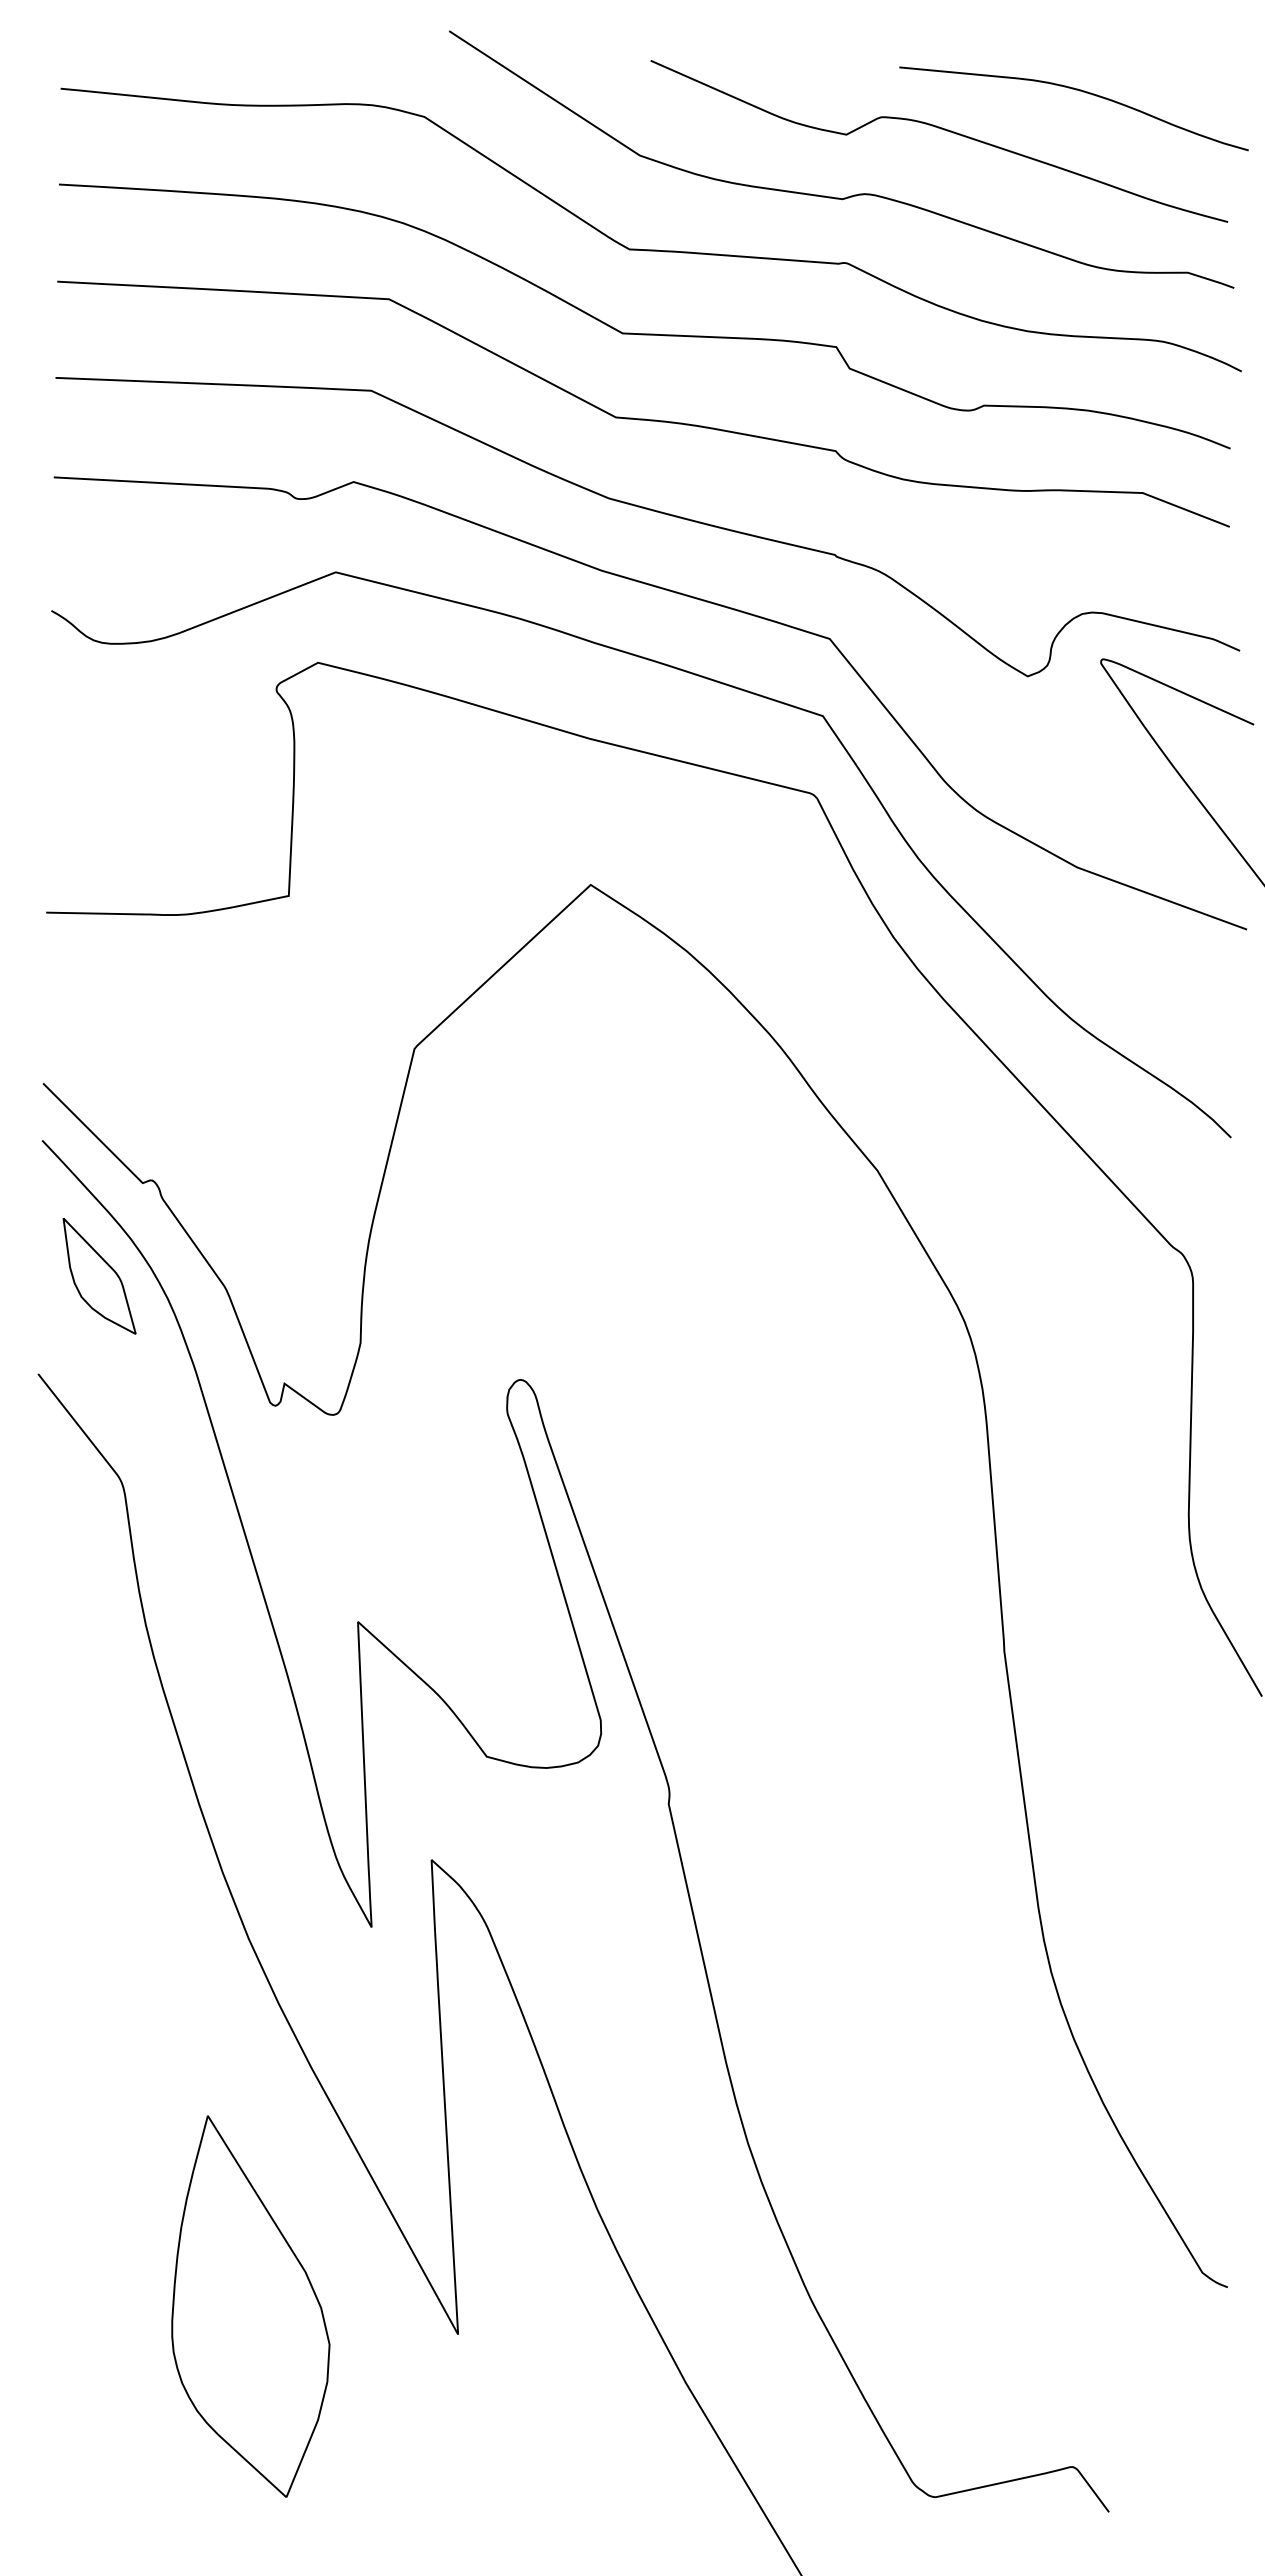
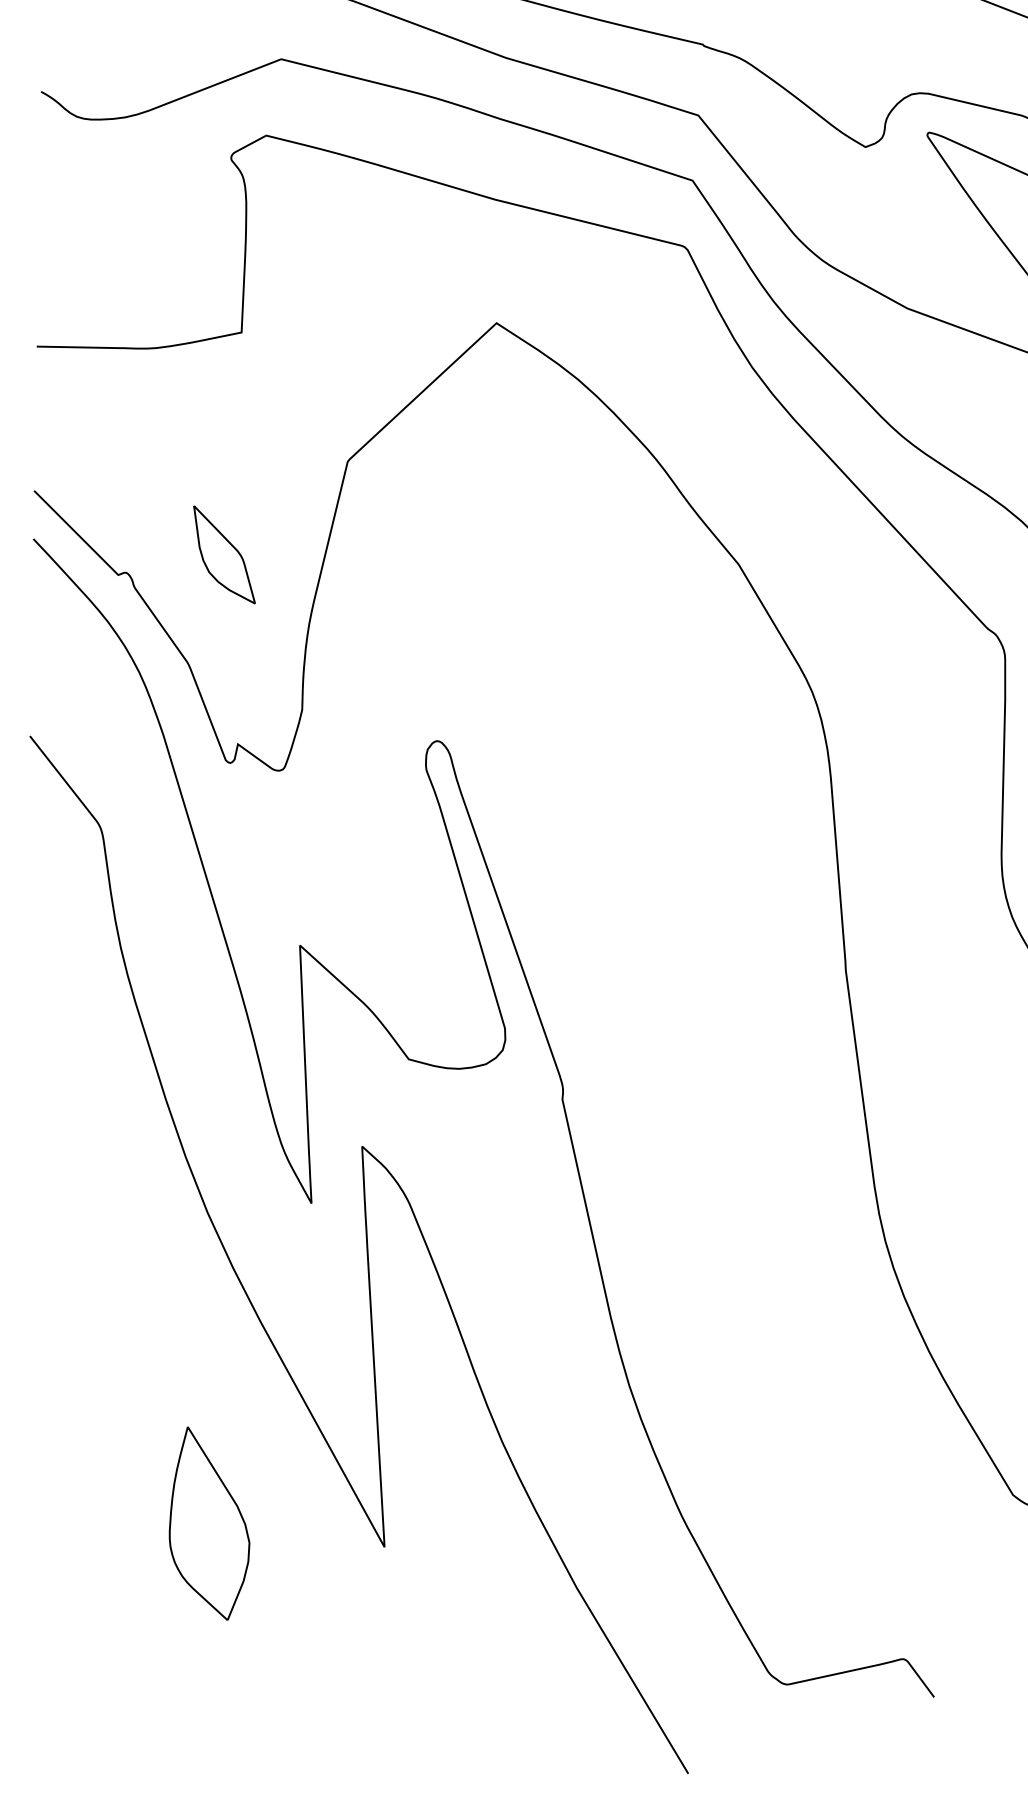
part: (99, 1276) -> (224, 555), moved
part: (250, 2306) -> (209, 1523), size x0.6

